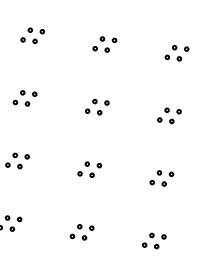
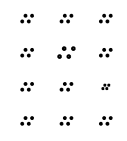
part: (97, 106) -> (66, 52), size x1.4
part: (161, 177) -> (105, 86), size x0.6

